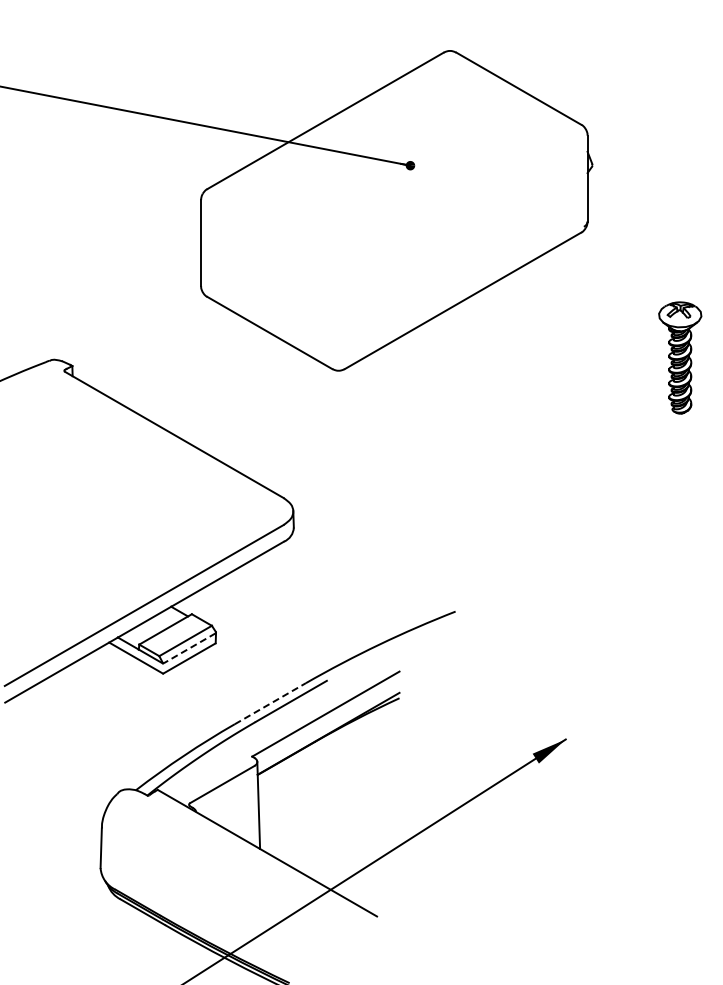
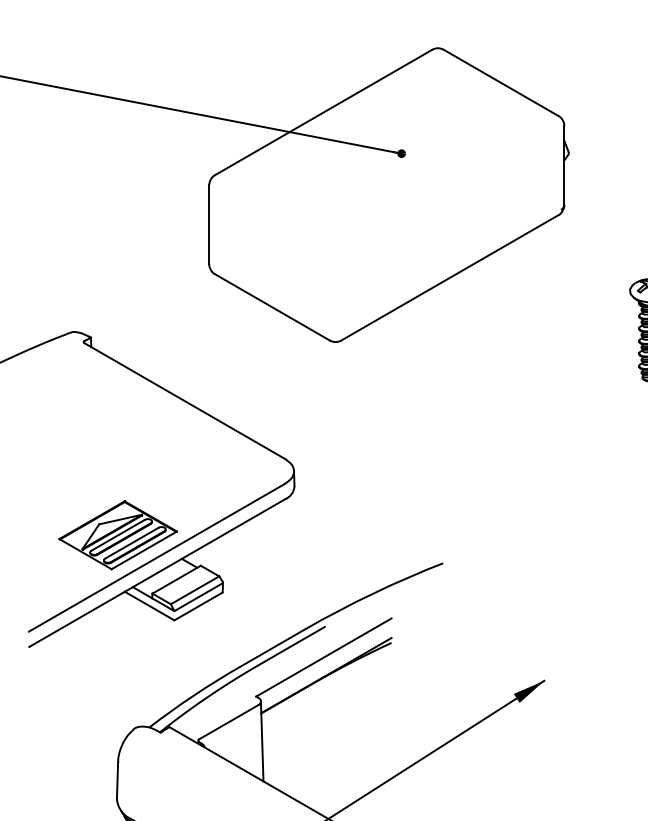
part: (101, 581) -> (117, 535), added
line: (189, 648) -> (198, 597), dashed -> solid
line: (270, 703) -> (273, 647), dashed -> solid

